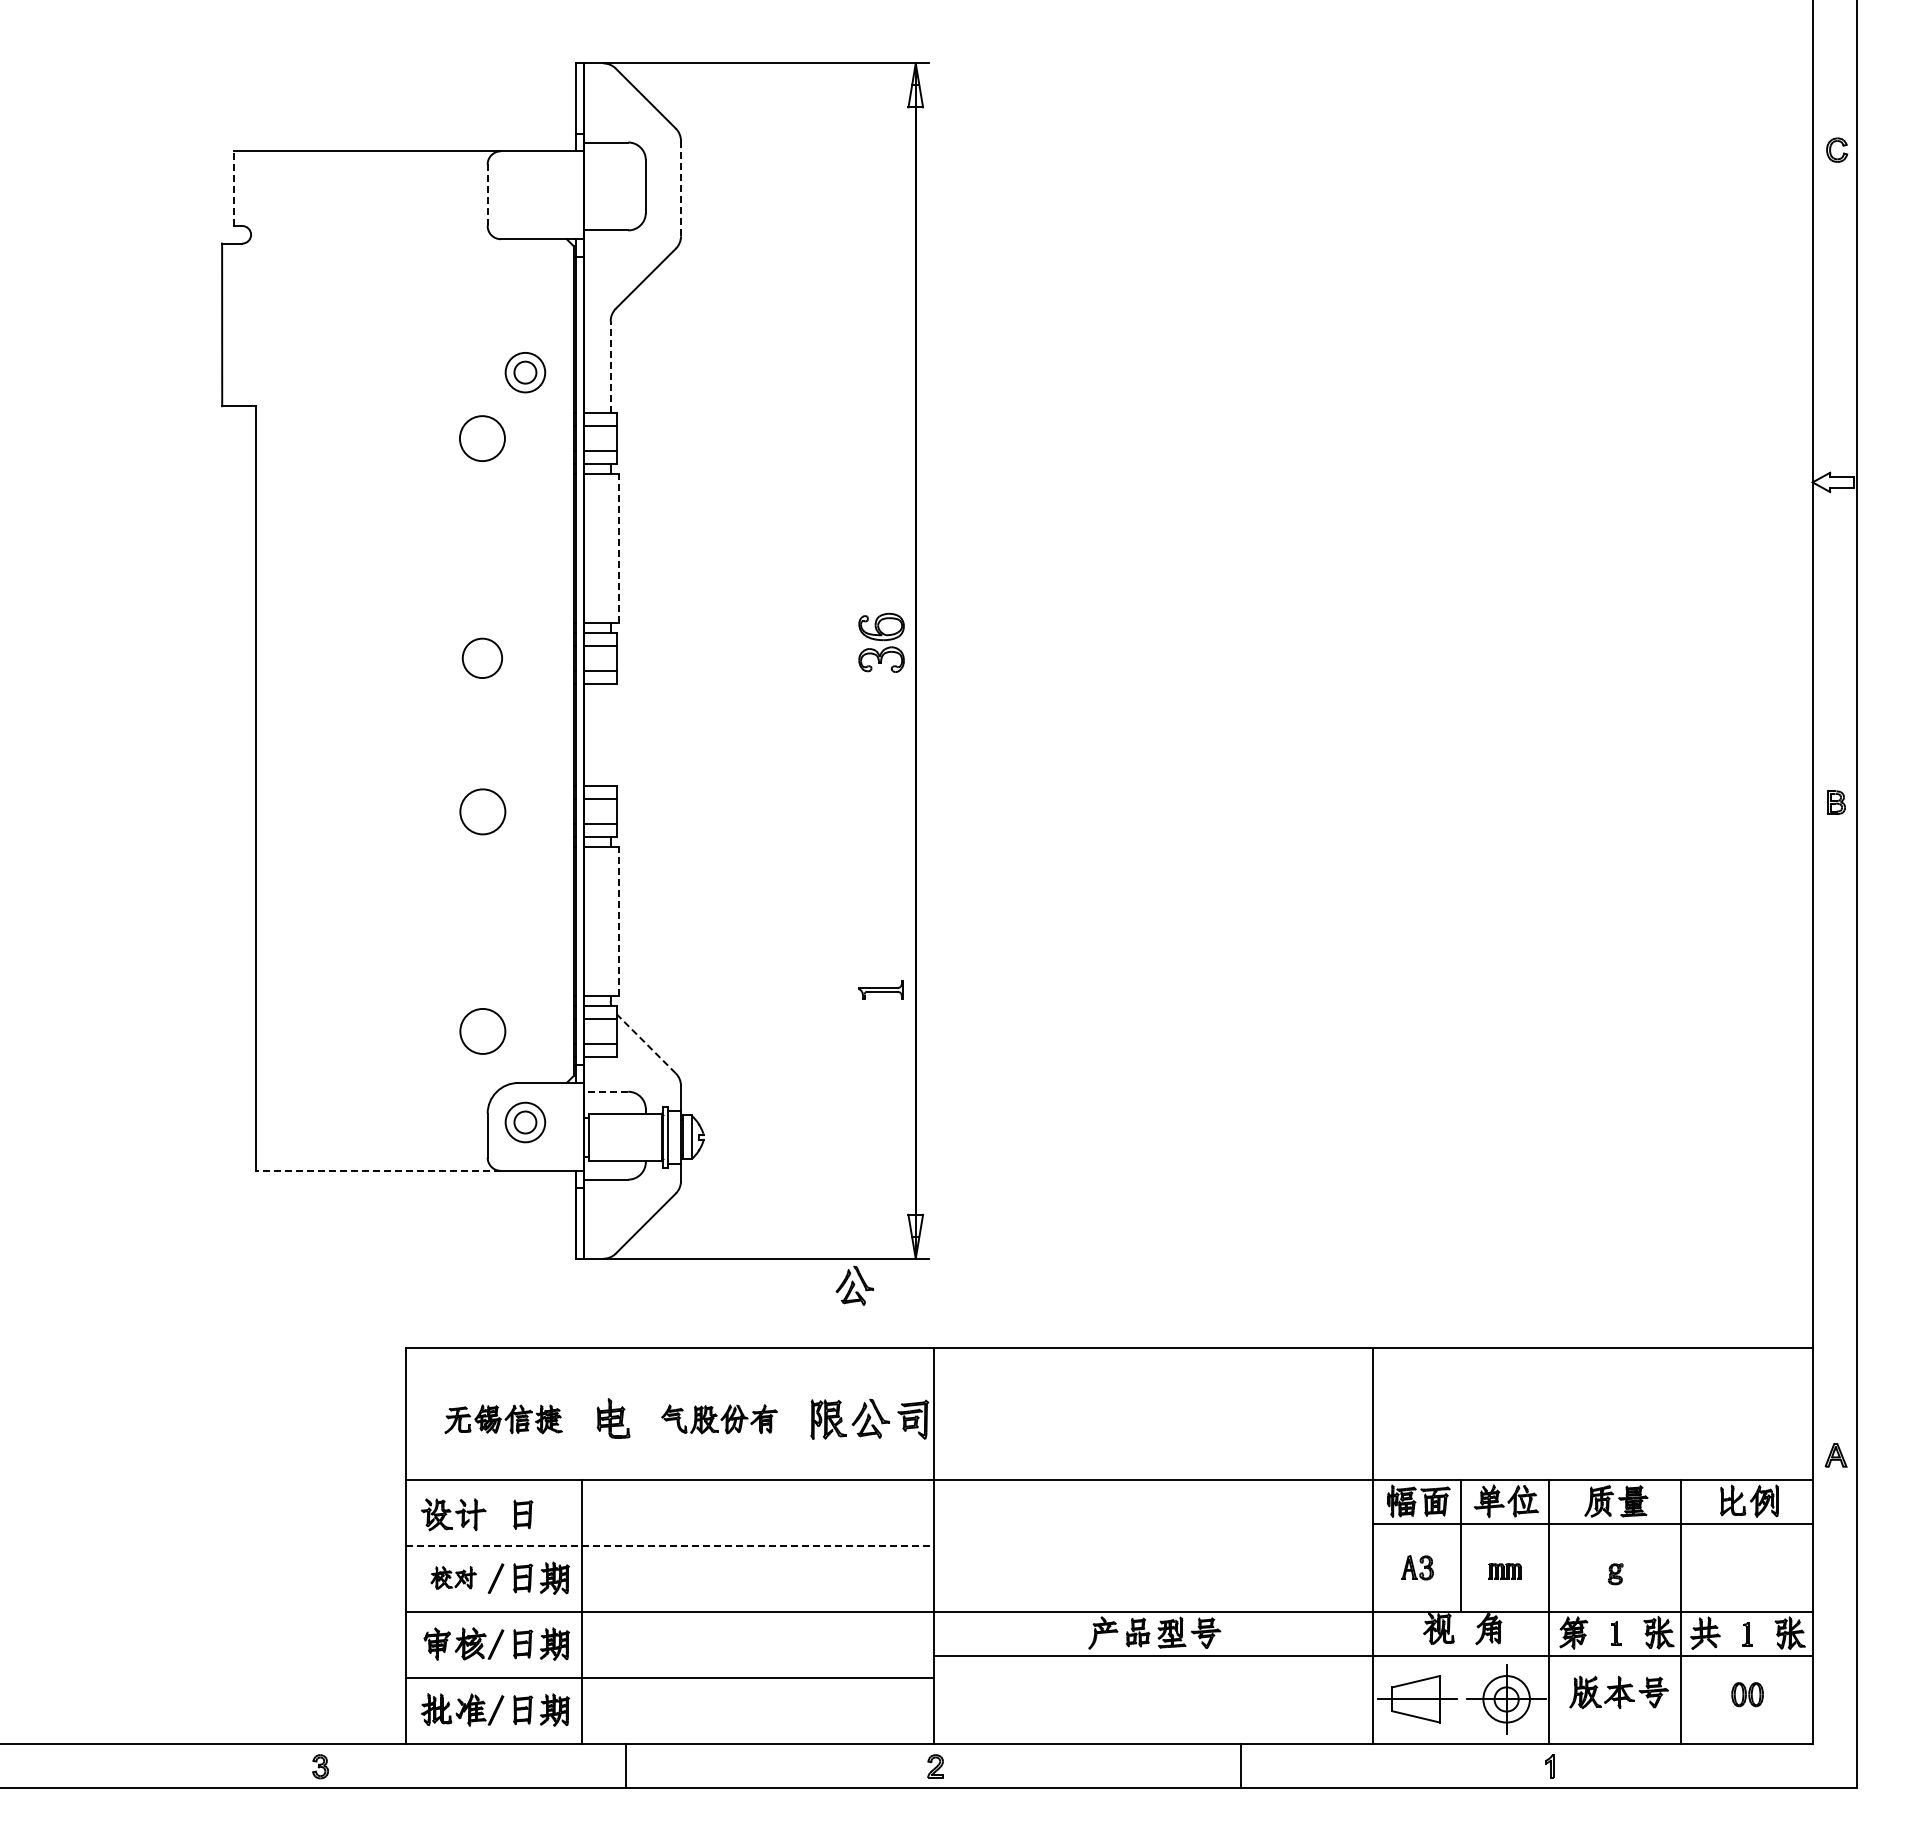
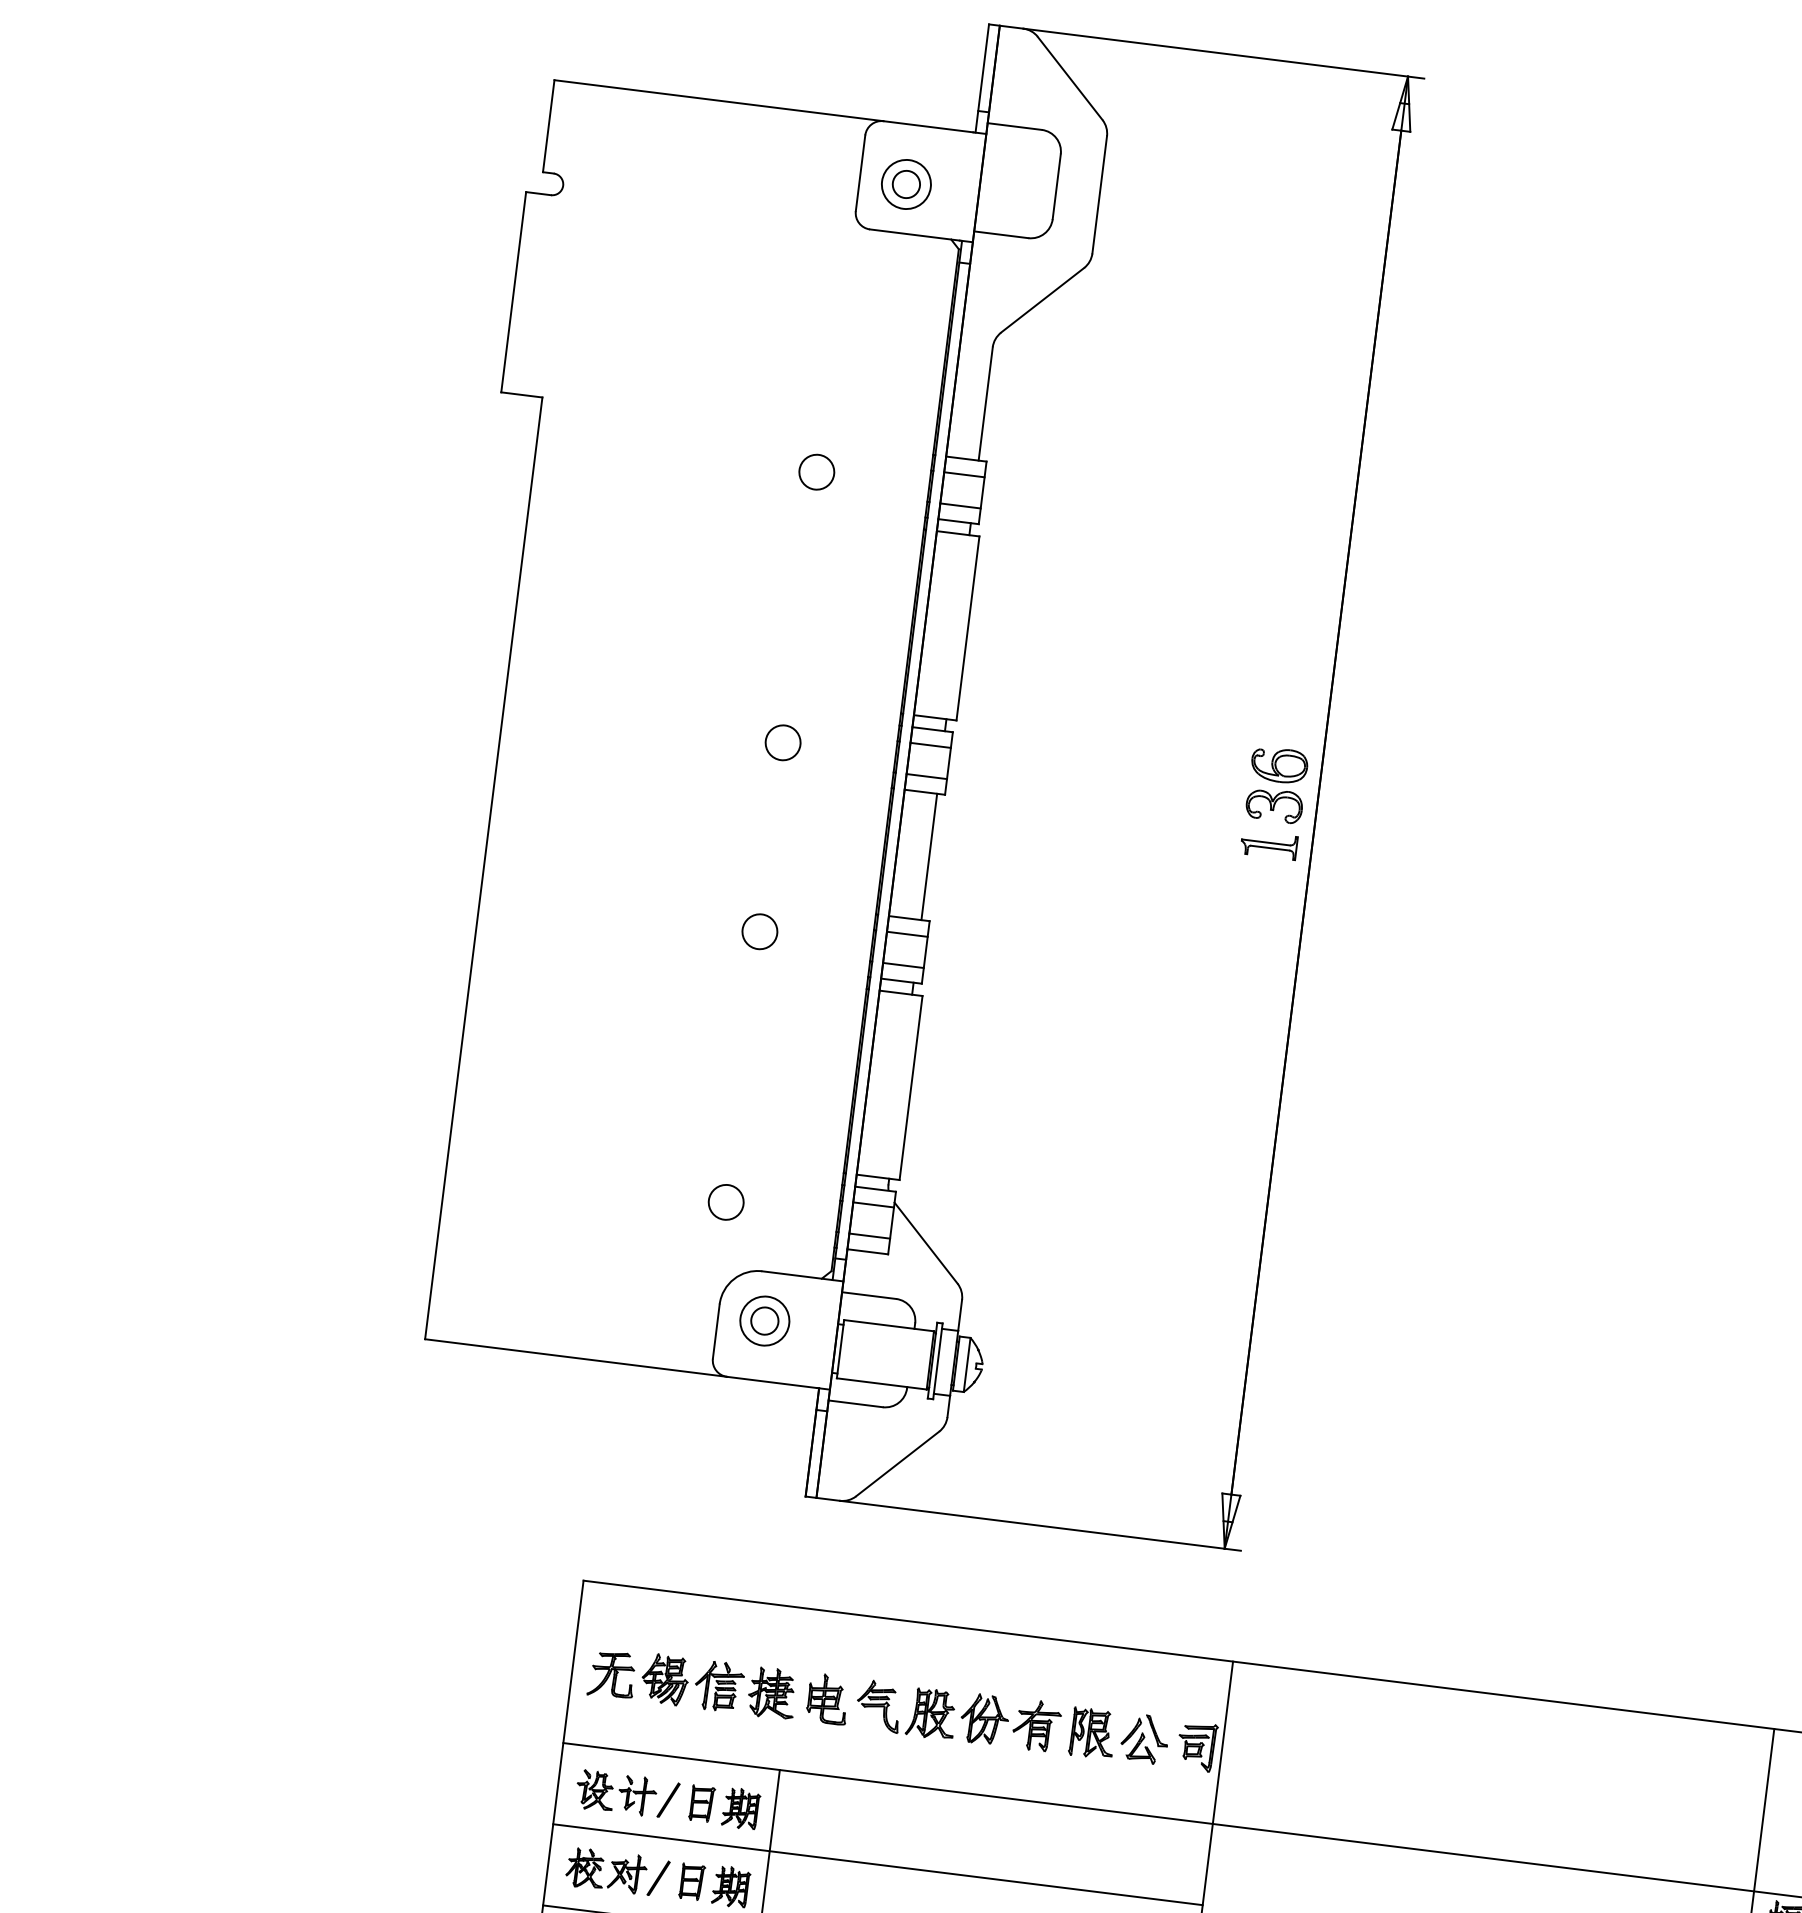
line: (233, 188) -> (548, 125), dashed -> solid
line: (681, 188) -> (1100, 194), dashed -> solid
line: (487, 195) -> (860, 173), dashed -> solid
line: (610, 366) -> (985, 403), dashed -> solid
part: (525, 372) -> (906, 184), moved
circle: (482, 438) -> (816, 472), size x0.62
line: (618, 548) -> (967, 628), dashed -> solid
circle: (482, 658) -> (783, 743), size x0.71
line: (610, 734) -> (929, 856), added
circle: (482, 811) -> (759, 931), size x0.62
line: (619, 921) -> (911, 1087), dashed -> solid
part: (880, 989) -> (1268, 844), moved
circle: (482, 1031) -> (725, 1202), size x0.62
line: (646, 1043) -> (926, 1242), dashed -> solid
line: (606, 1091) -> (869, 1295), dashed -> solid
line: (378, 1170) -> (576, 1357), dashed -> solid
part: (854, 1285) -> (1145, 1572), removed
part: (503, 1419) -> (692, 1683), size x1.43
part: (719, 1419) -> (958, 1716), size x1.43
line: (496, 1514) -> (669, 1799), added
part: (555, 1514) -> (741, 1808), added
line: (670, 1545) -> (878, 1864), dashed -> solid
part: (453, 1577) -> (606, 1870), size x1.43

